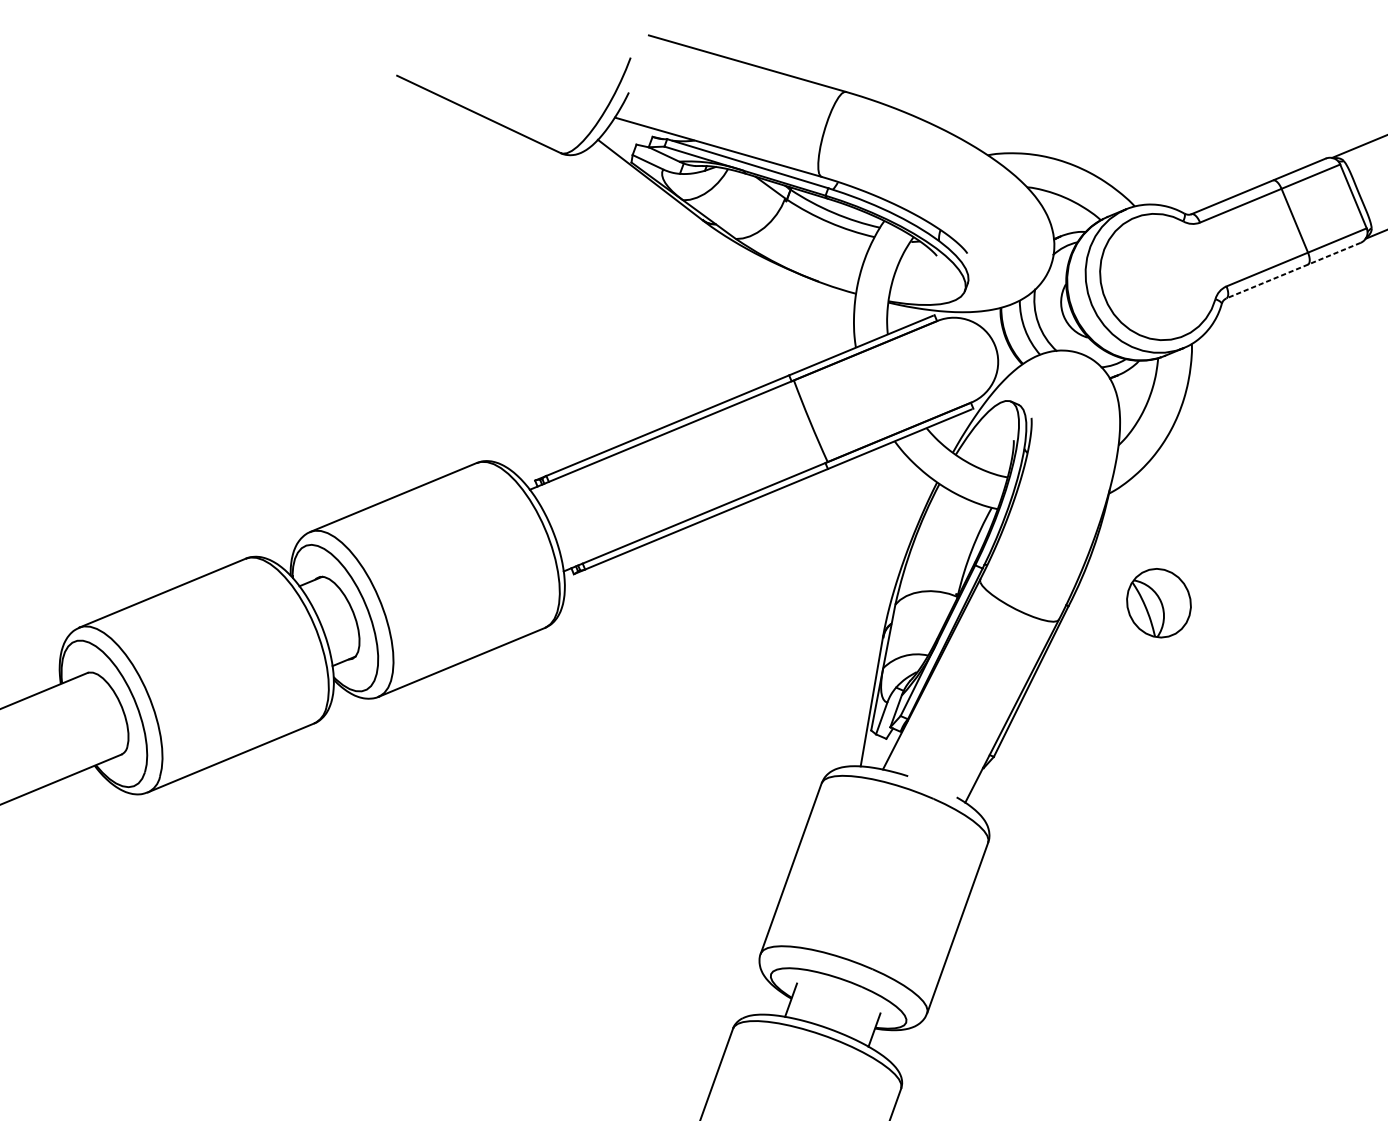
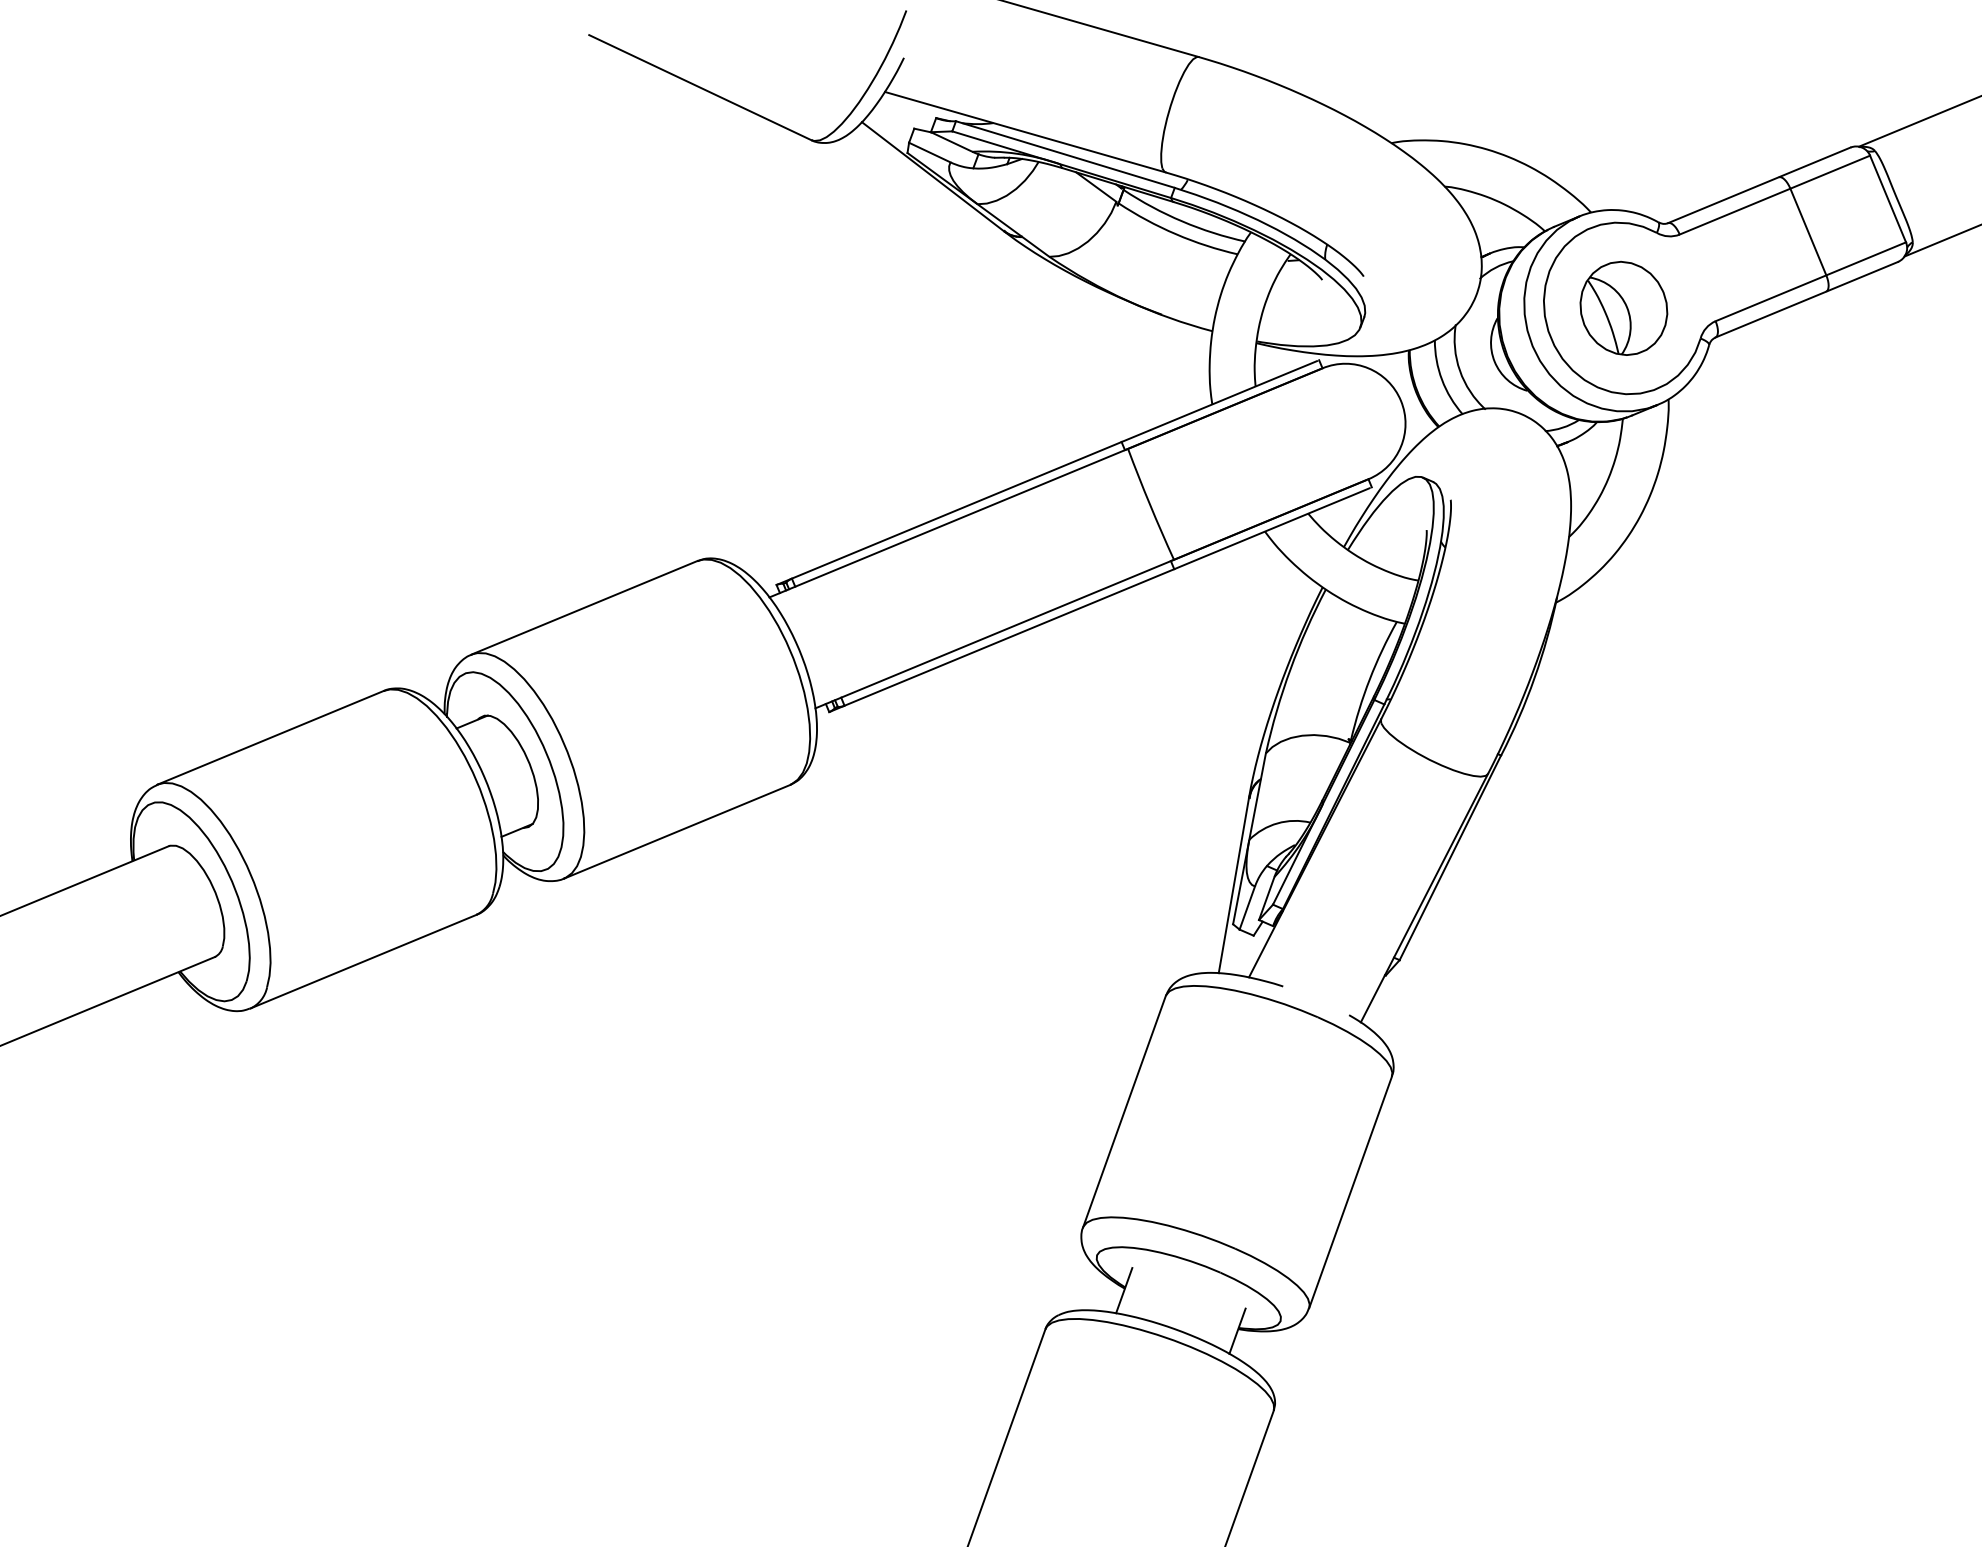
line: (1293, 270) -> (1806, 299), dashed -> solid
part: (1158, 602) -> (1623, 307), moved

